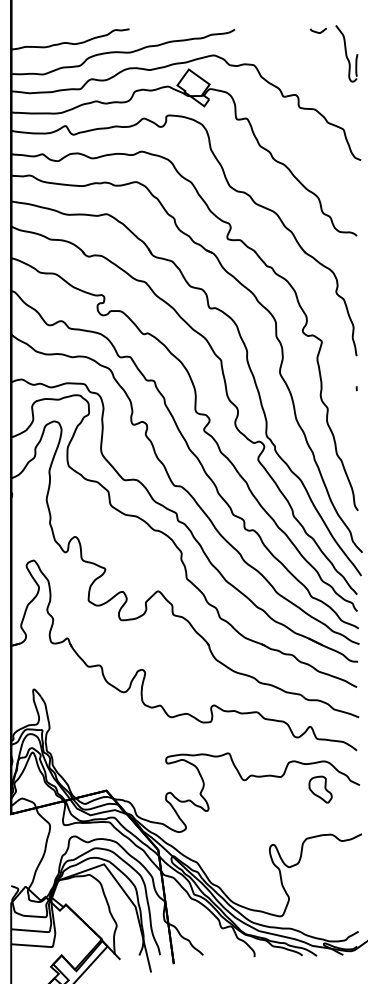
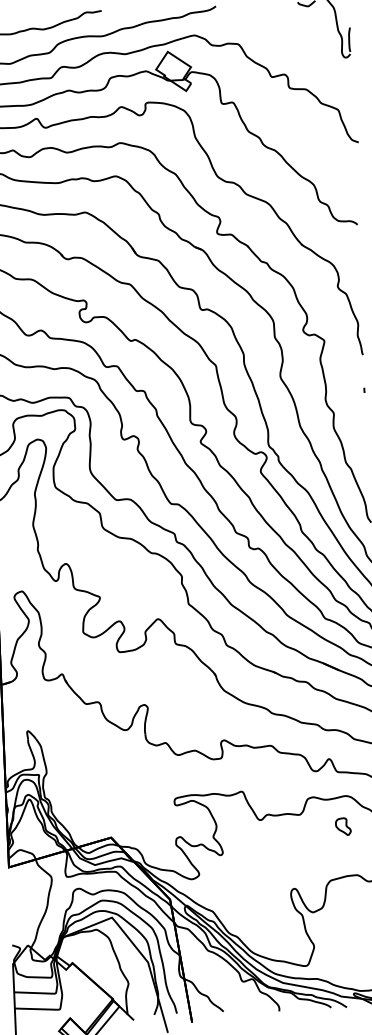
part: (320, 789) -> (343, 826), size x0.6

